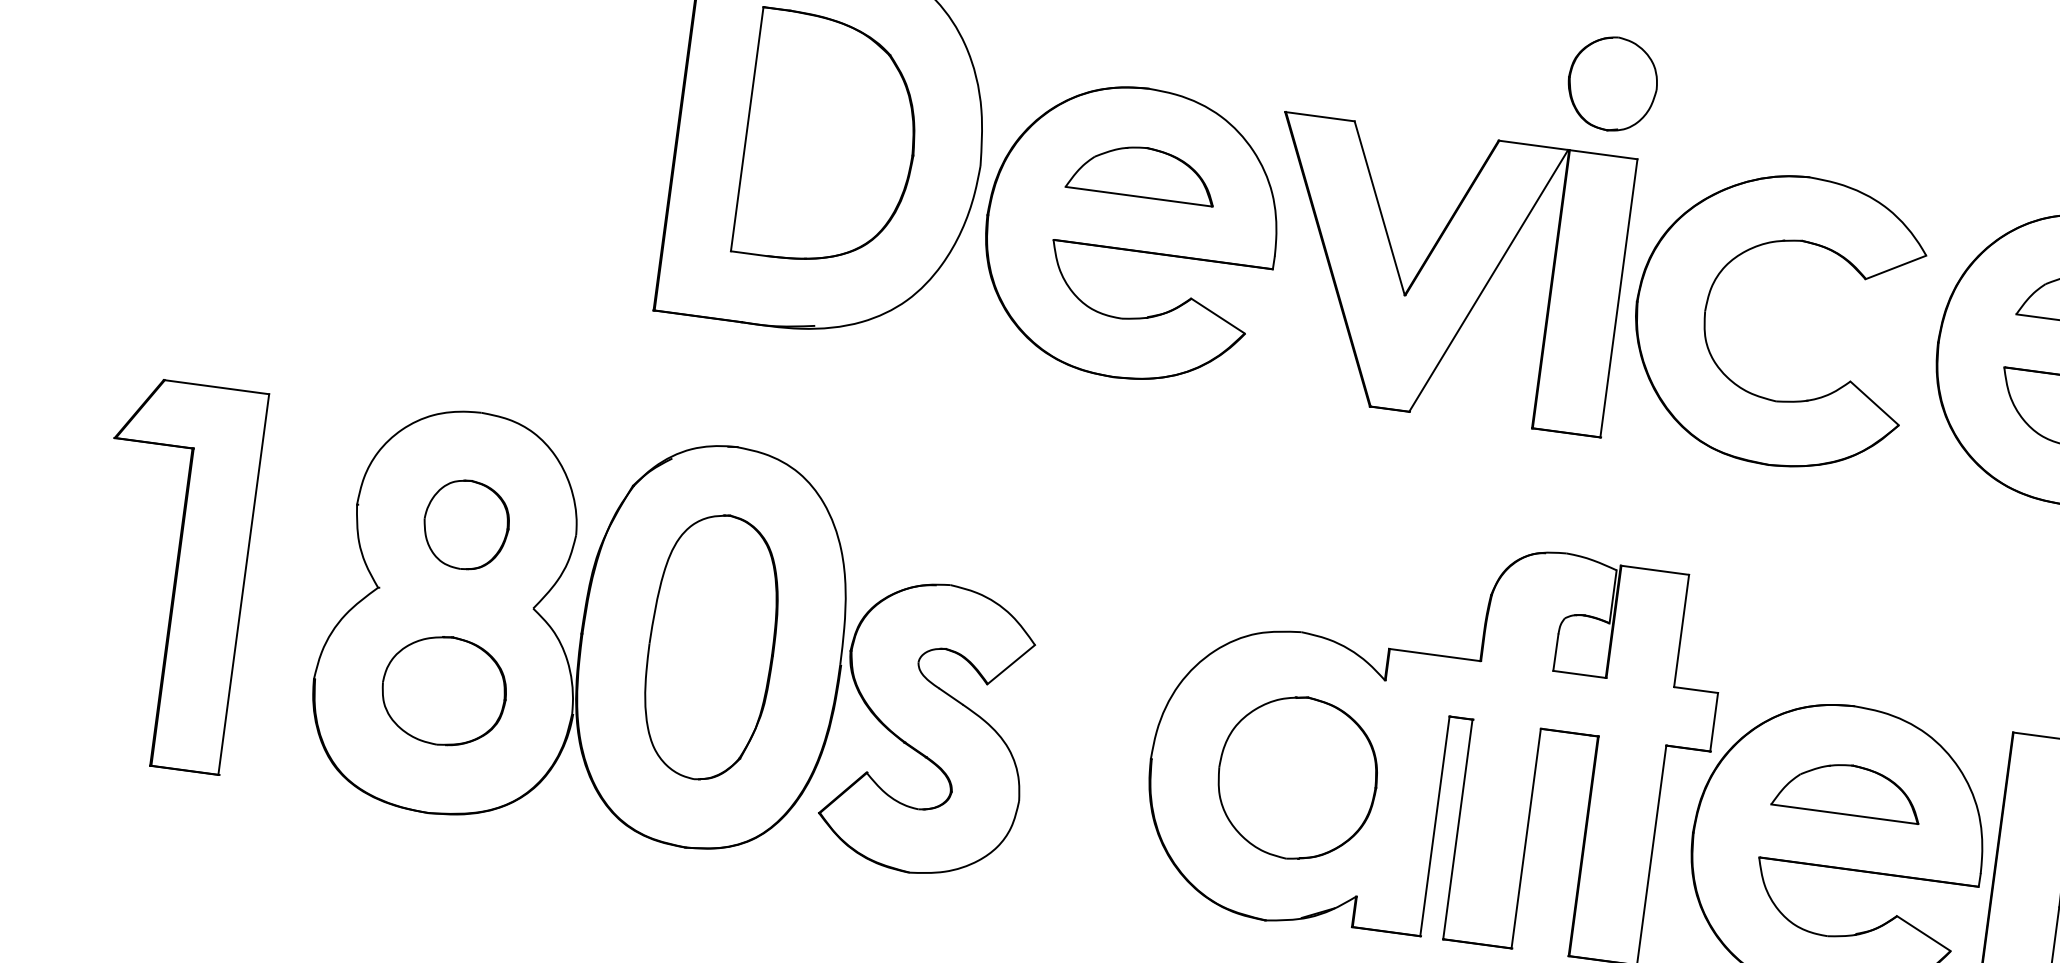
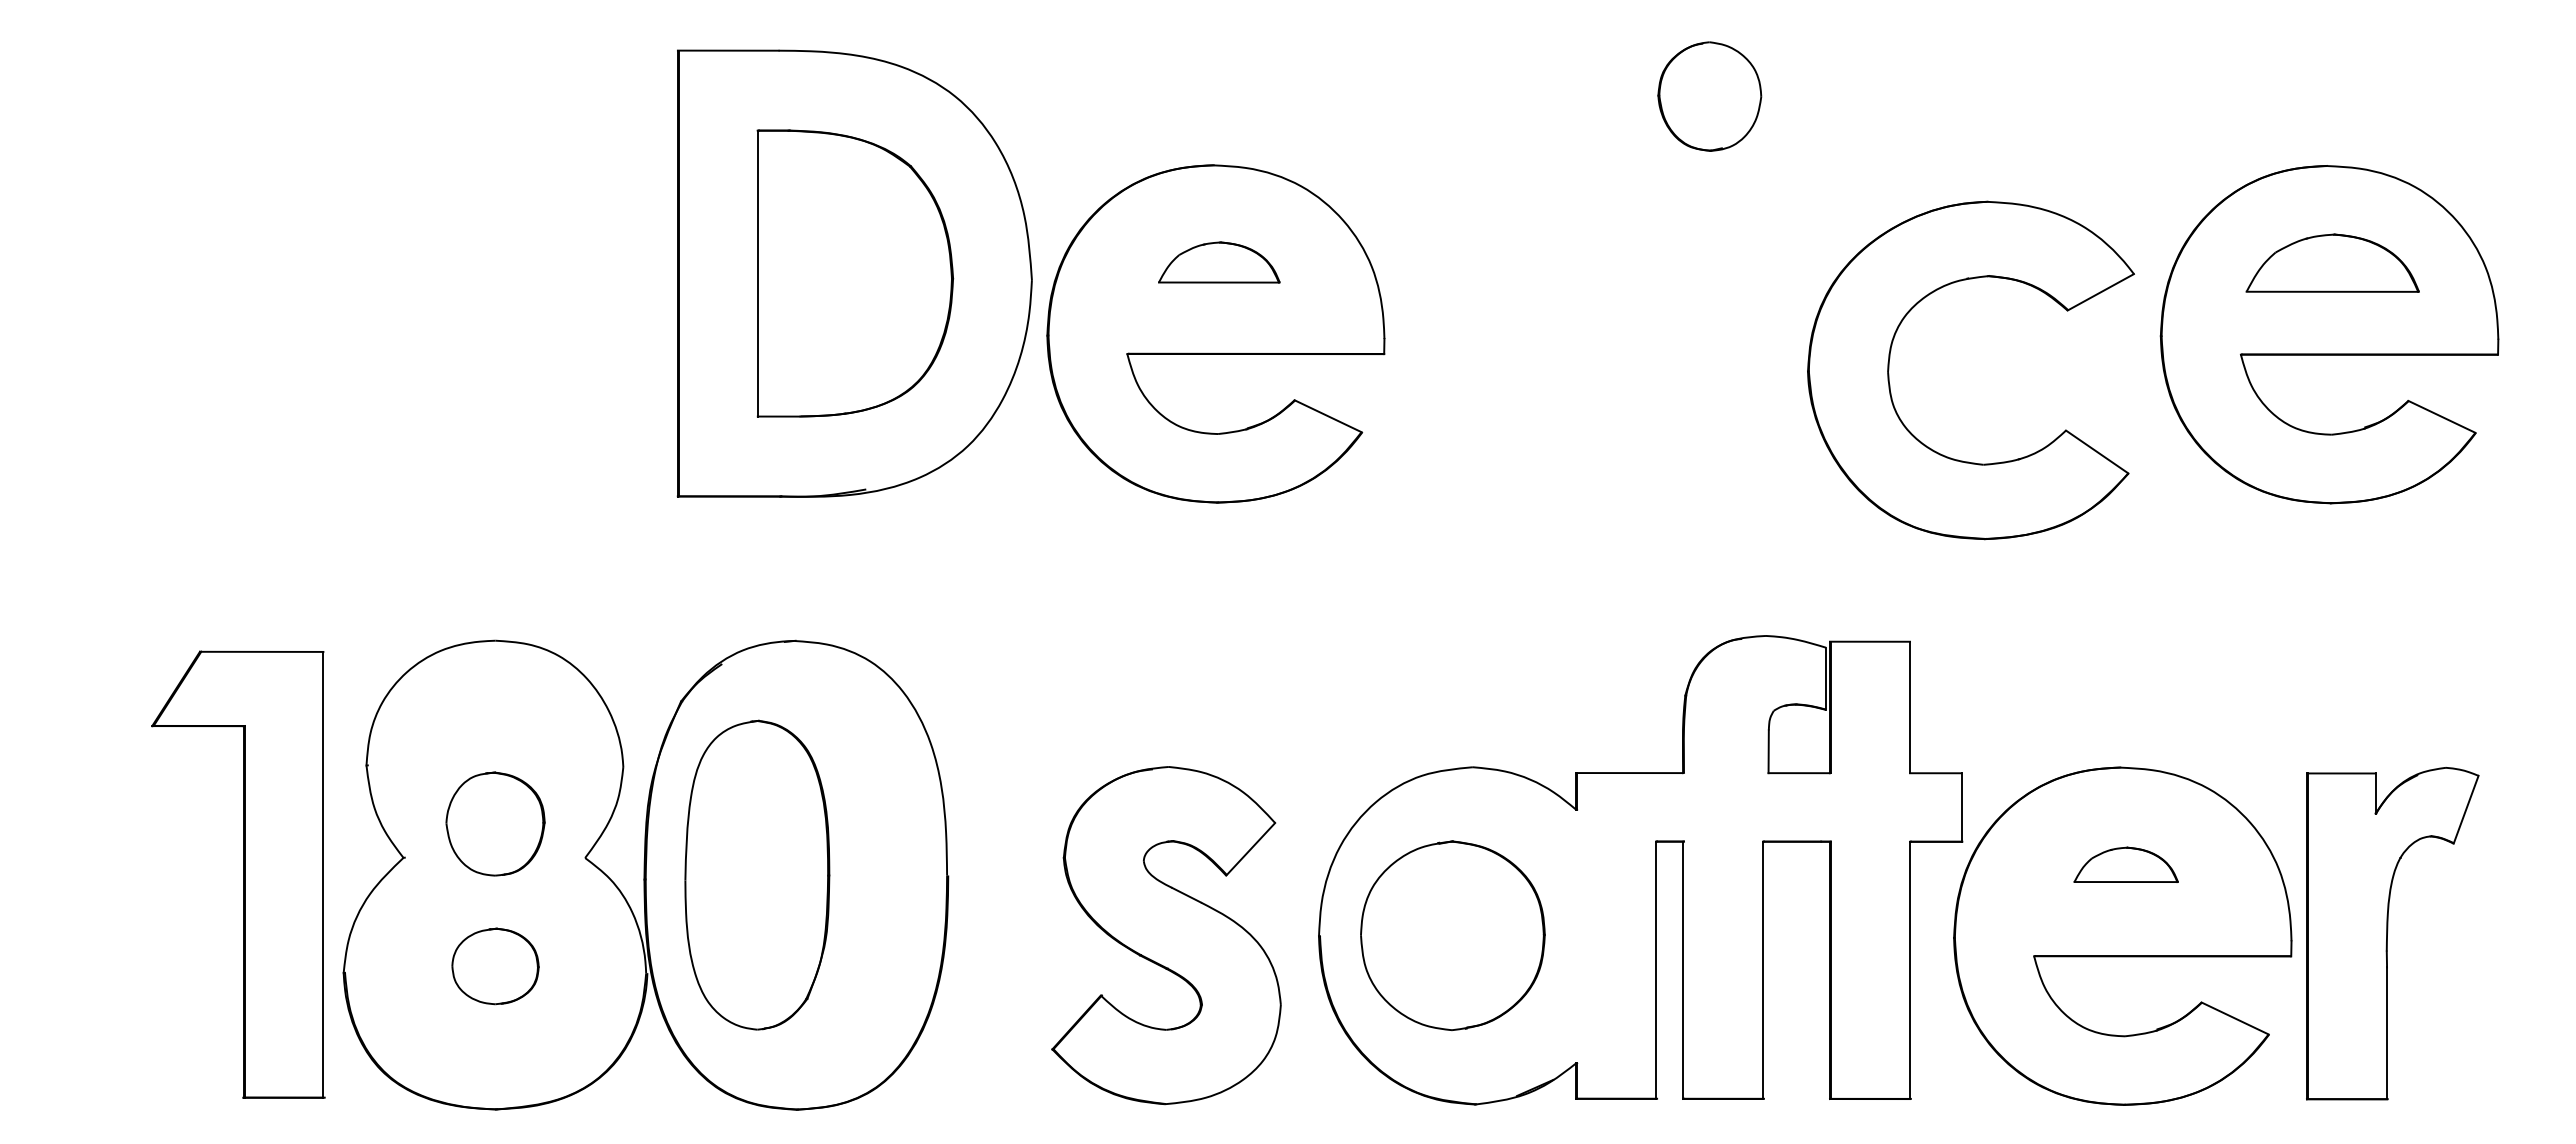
part: (1612, 83) -> (1709, 96), moved
part: (1142, 172) -> (1219, 262), size x0.7
part: (1442, 274) -> (1580, 334), removed
part: (1708, 300) -> (1890, 358), moved
part: (466, 524) -> (495, 823), moved
part: (171, 574) -> (238, 874), moved
part: (711, 646) -> (757, 874), moved
part: (444, 690) -> (495, 966), size x0.6
part: (929, 728) -> (1166, 935), moved
part: (1297, 777) -> (1452, 935), moved
part: (1848, 789) -> (2126, 864), size x0.6

